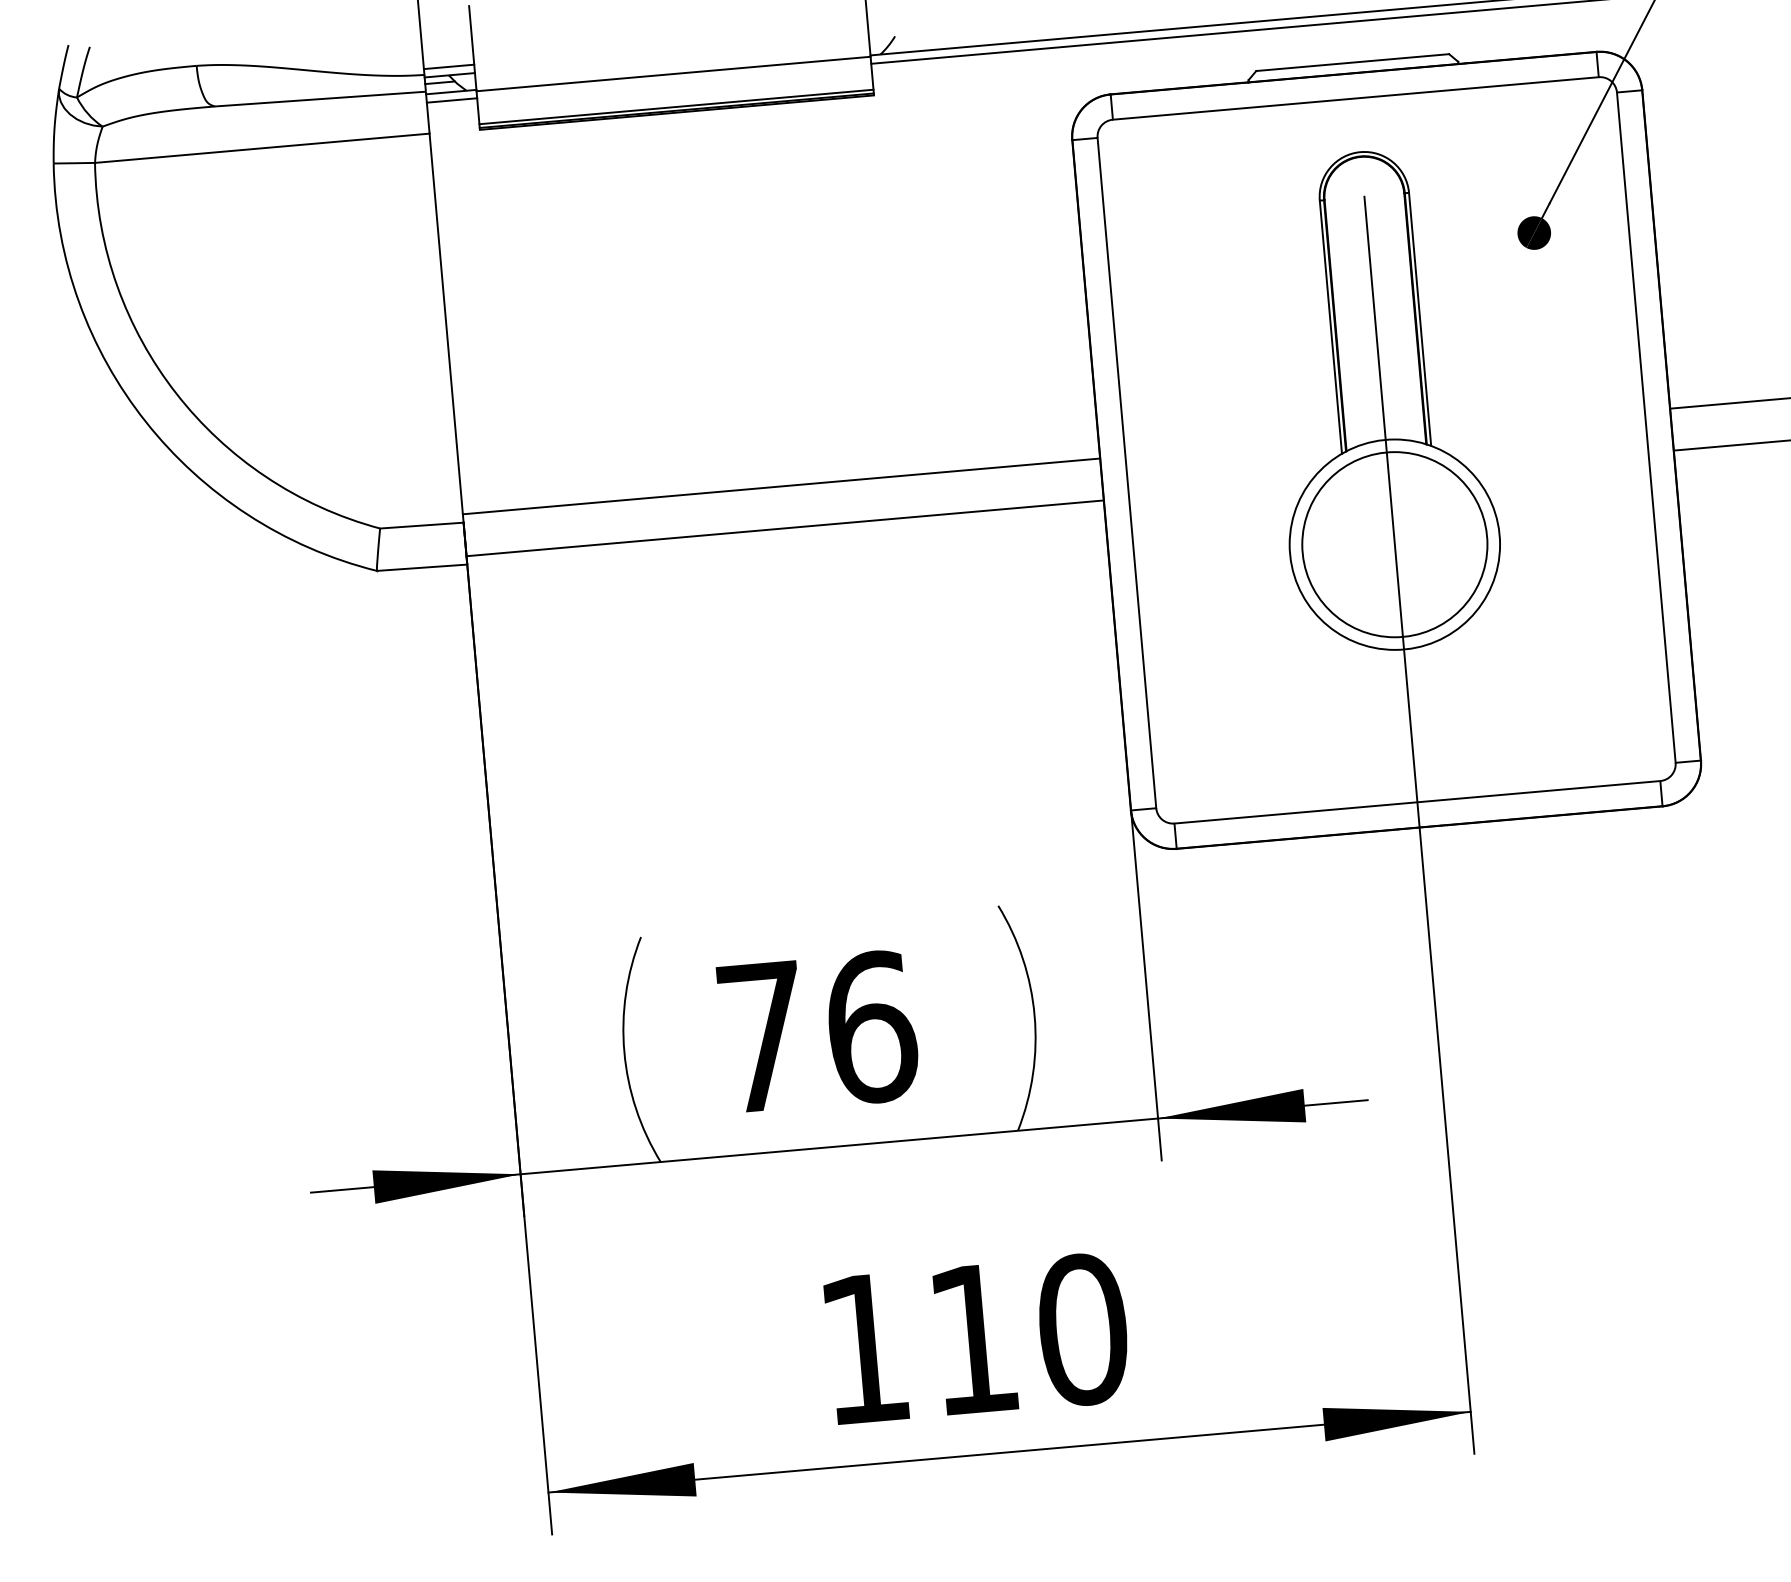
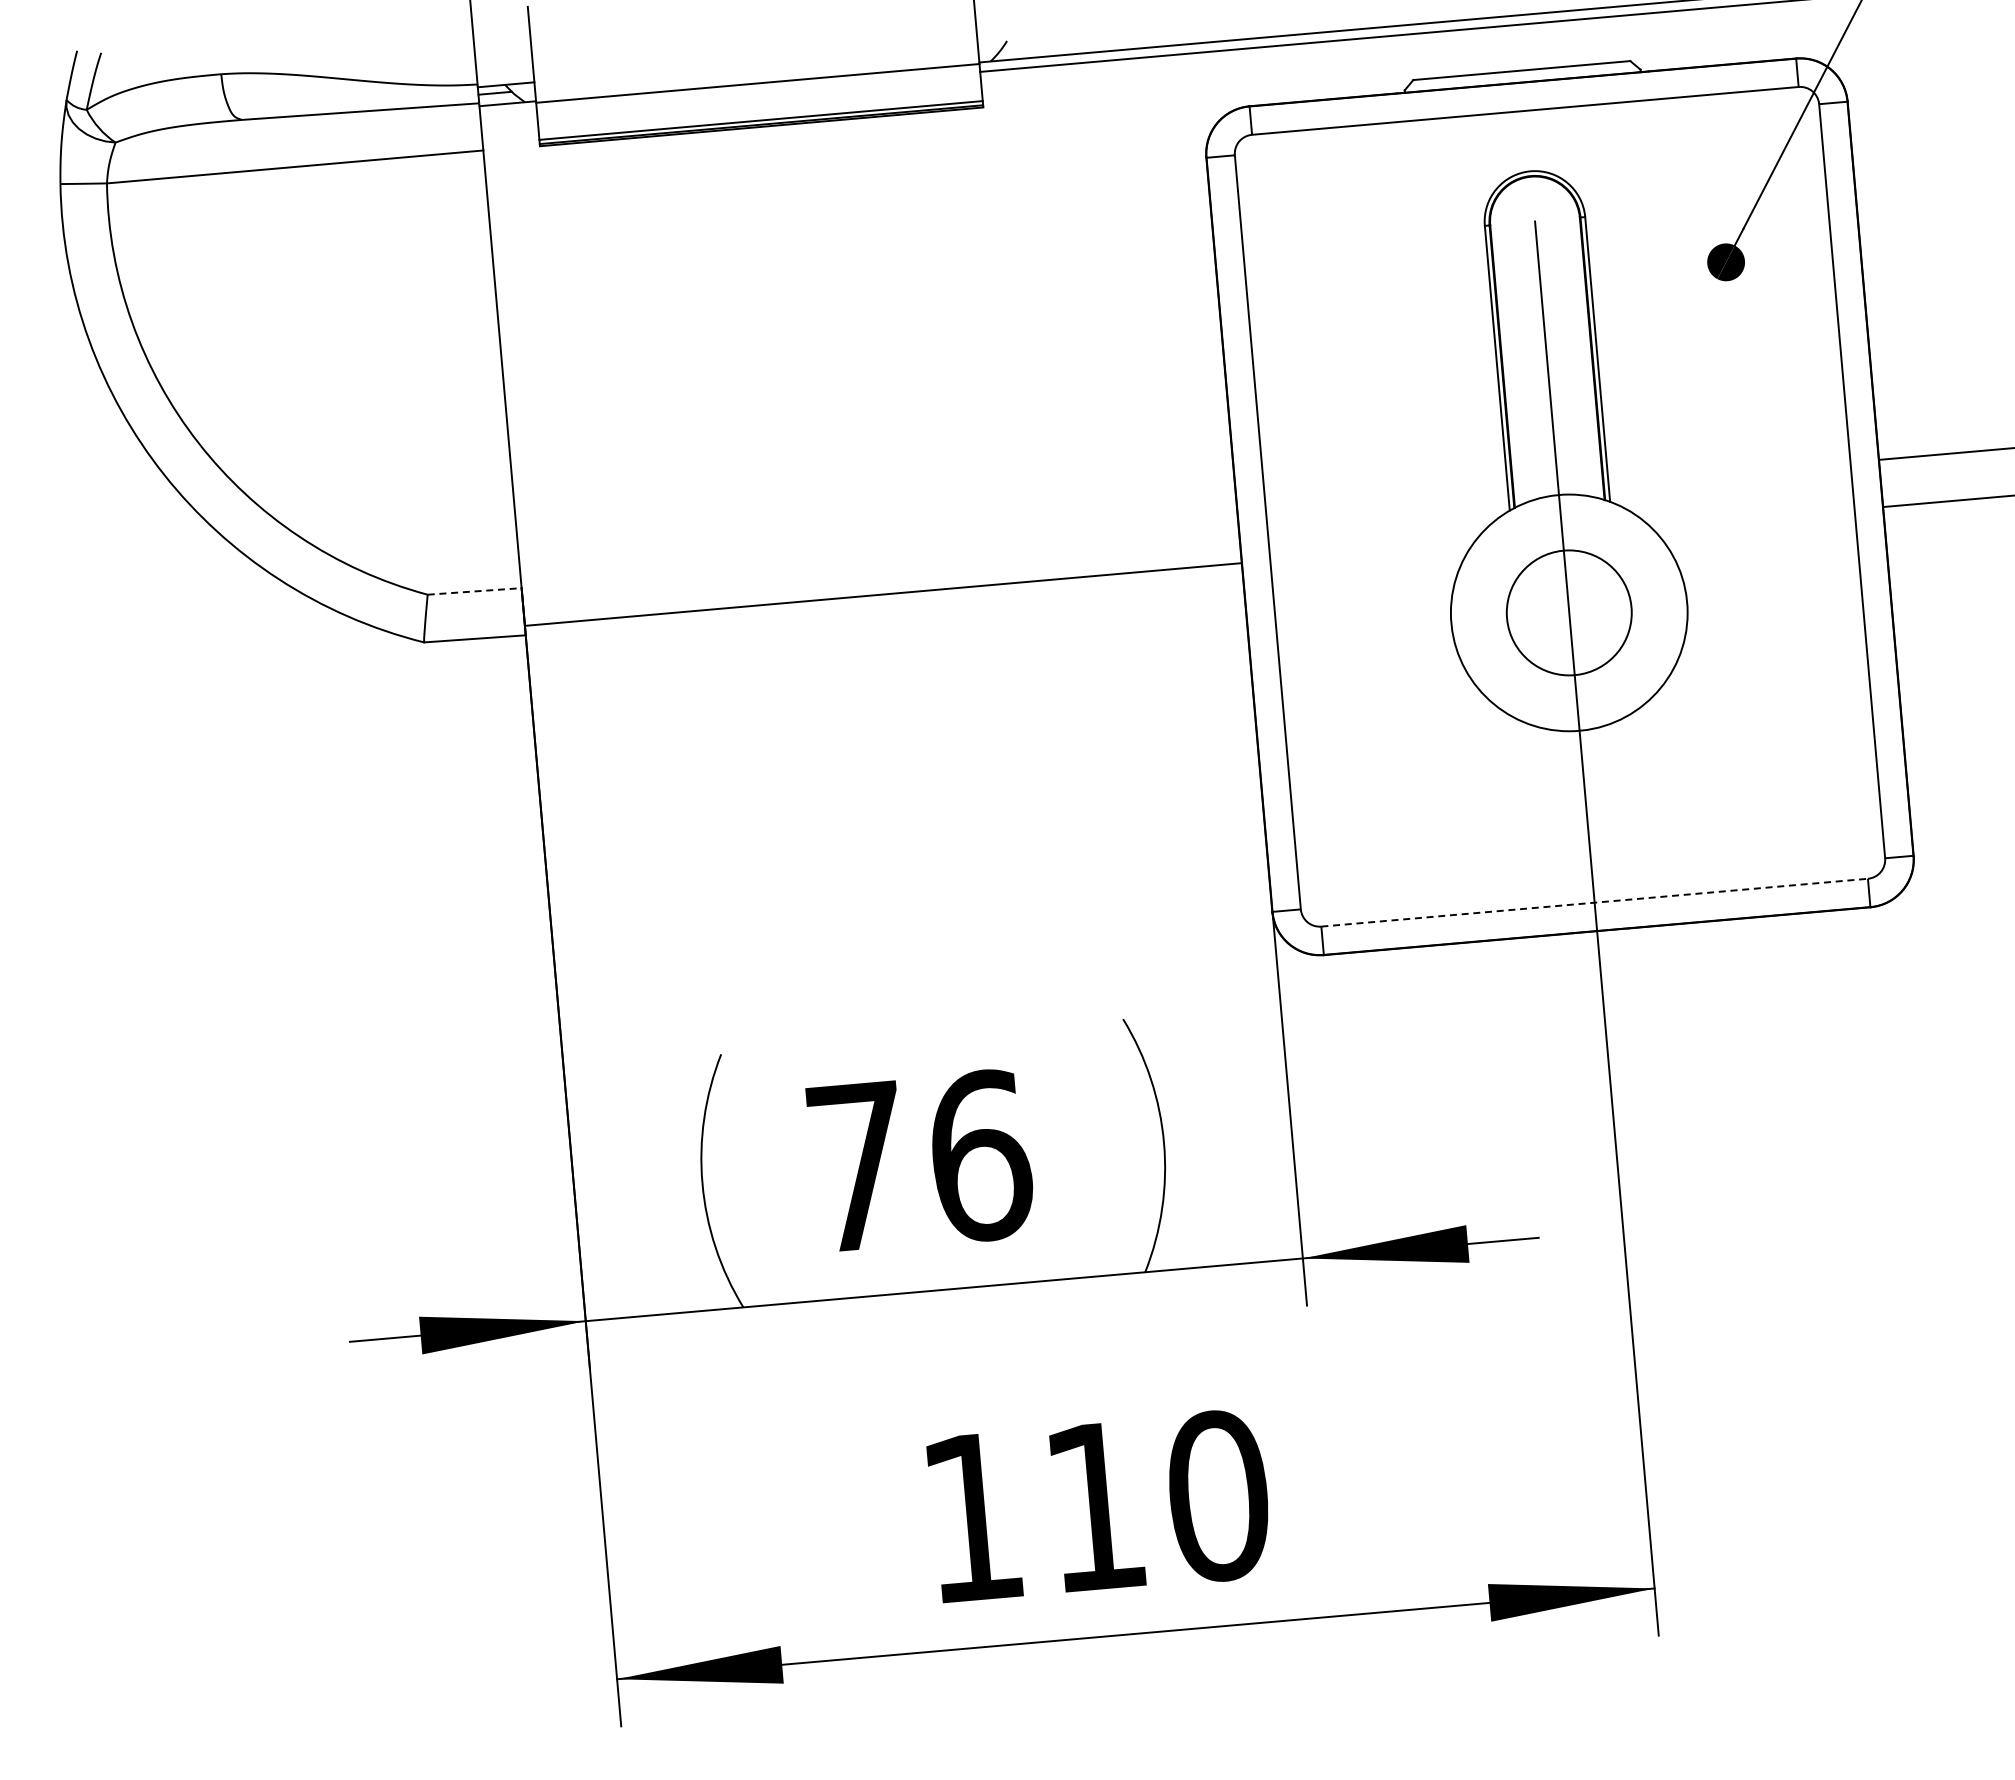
line: (448, 66) -> (504, 74), removed
line: (451, 99) -> (508, 112), removed
line: (780, 486) -> (878, 547), removed
line: (422, 525) -> (475, 591), solid -> dashed
circle: (1395, 544) -> (1569, 612), size x0.6
line: (1418, 802) -> (1595, 902), solid -> dashed

